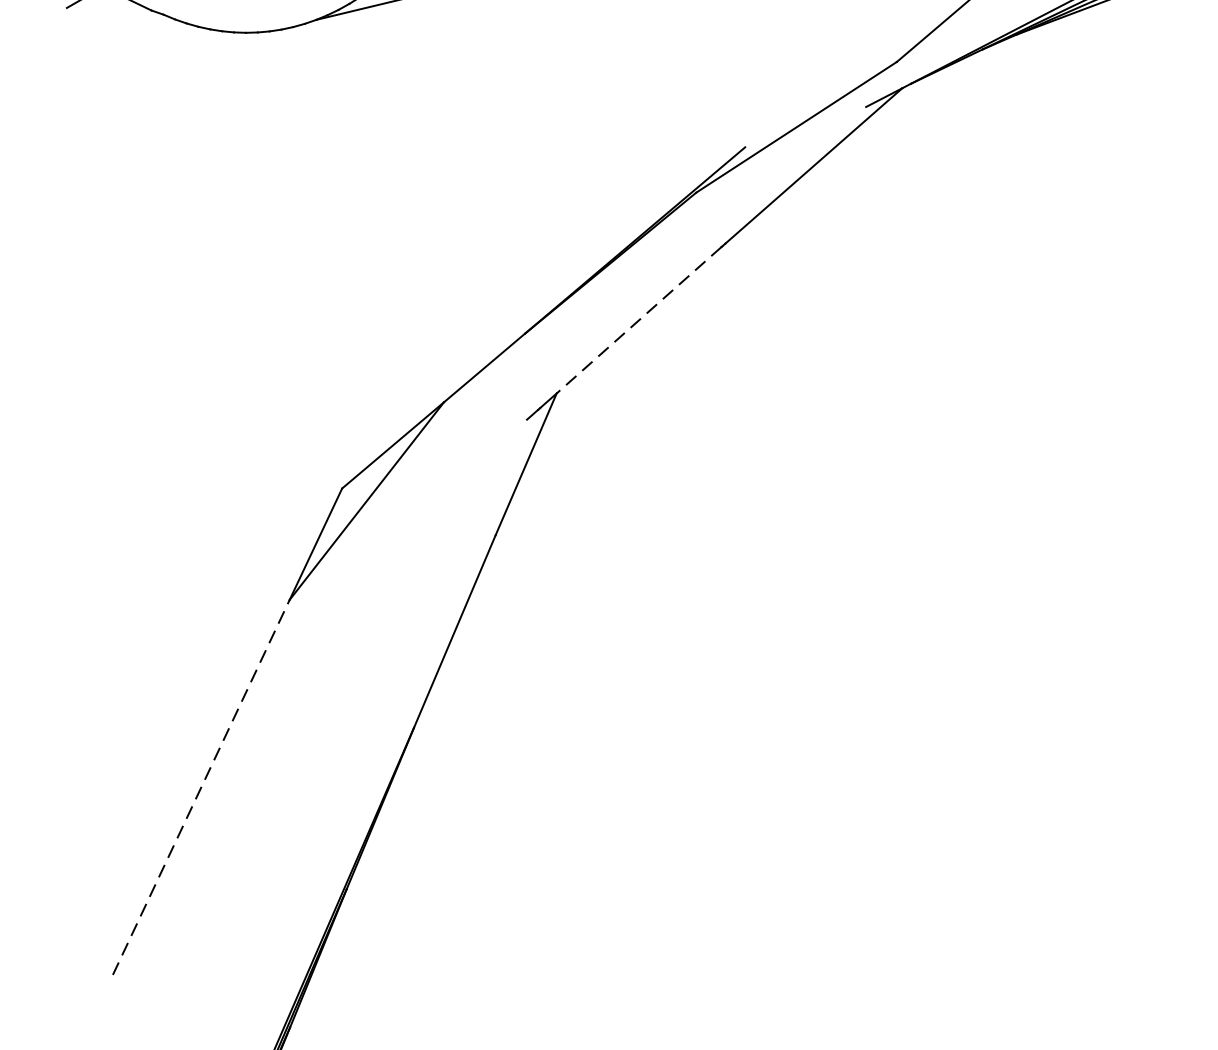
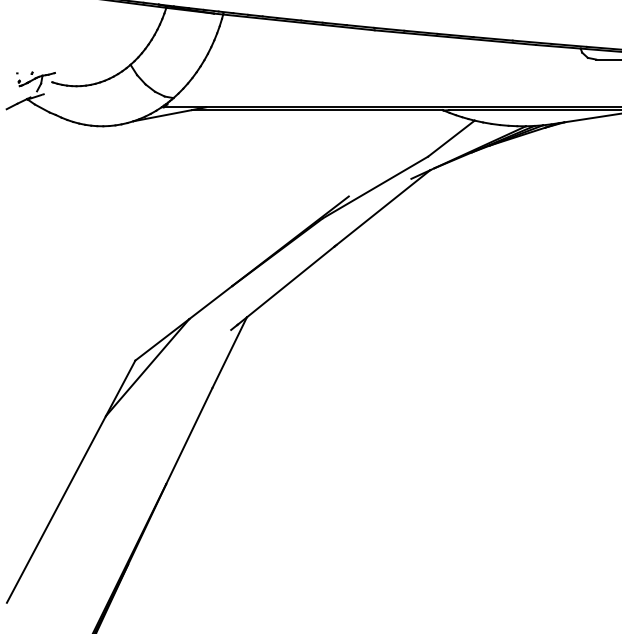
line: (638, 321) -> (290, 282), dashed -> solid
line: (201, 787) -> (56, 509), dashed -> solid

